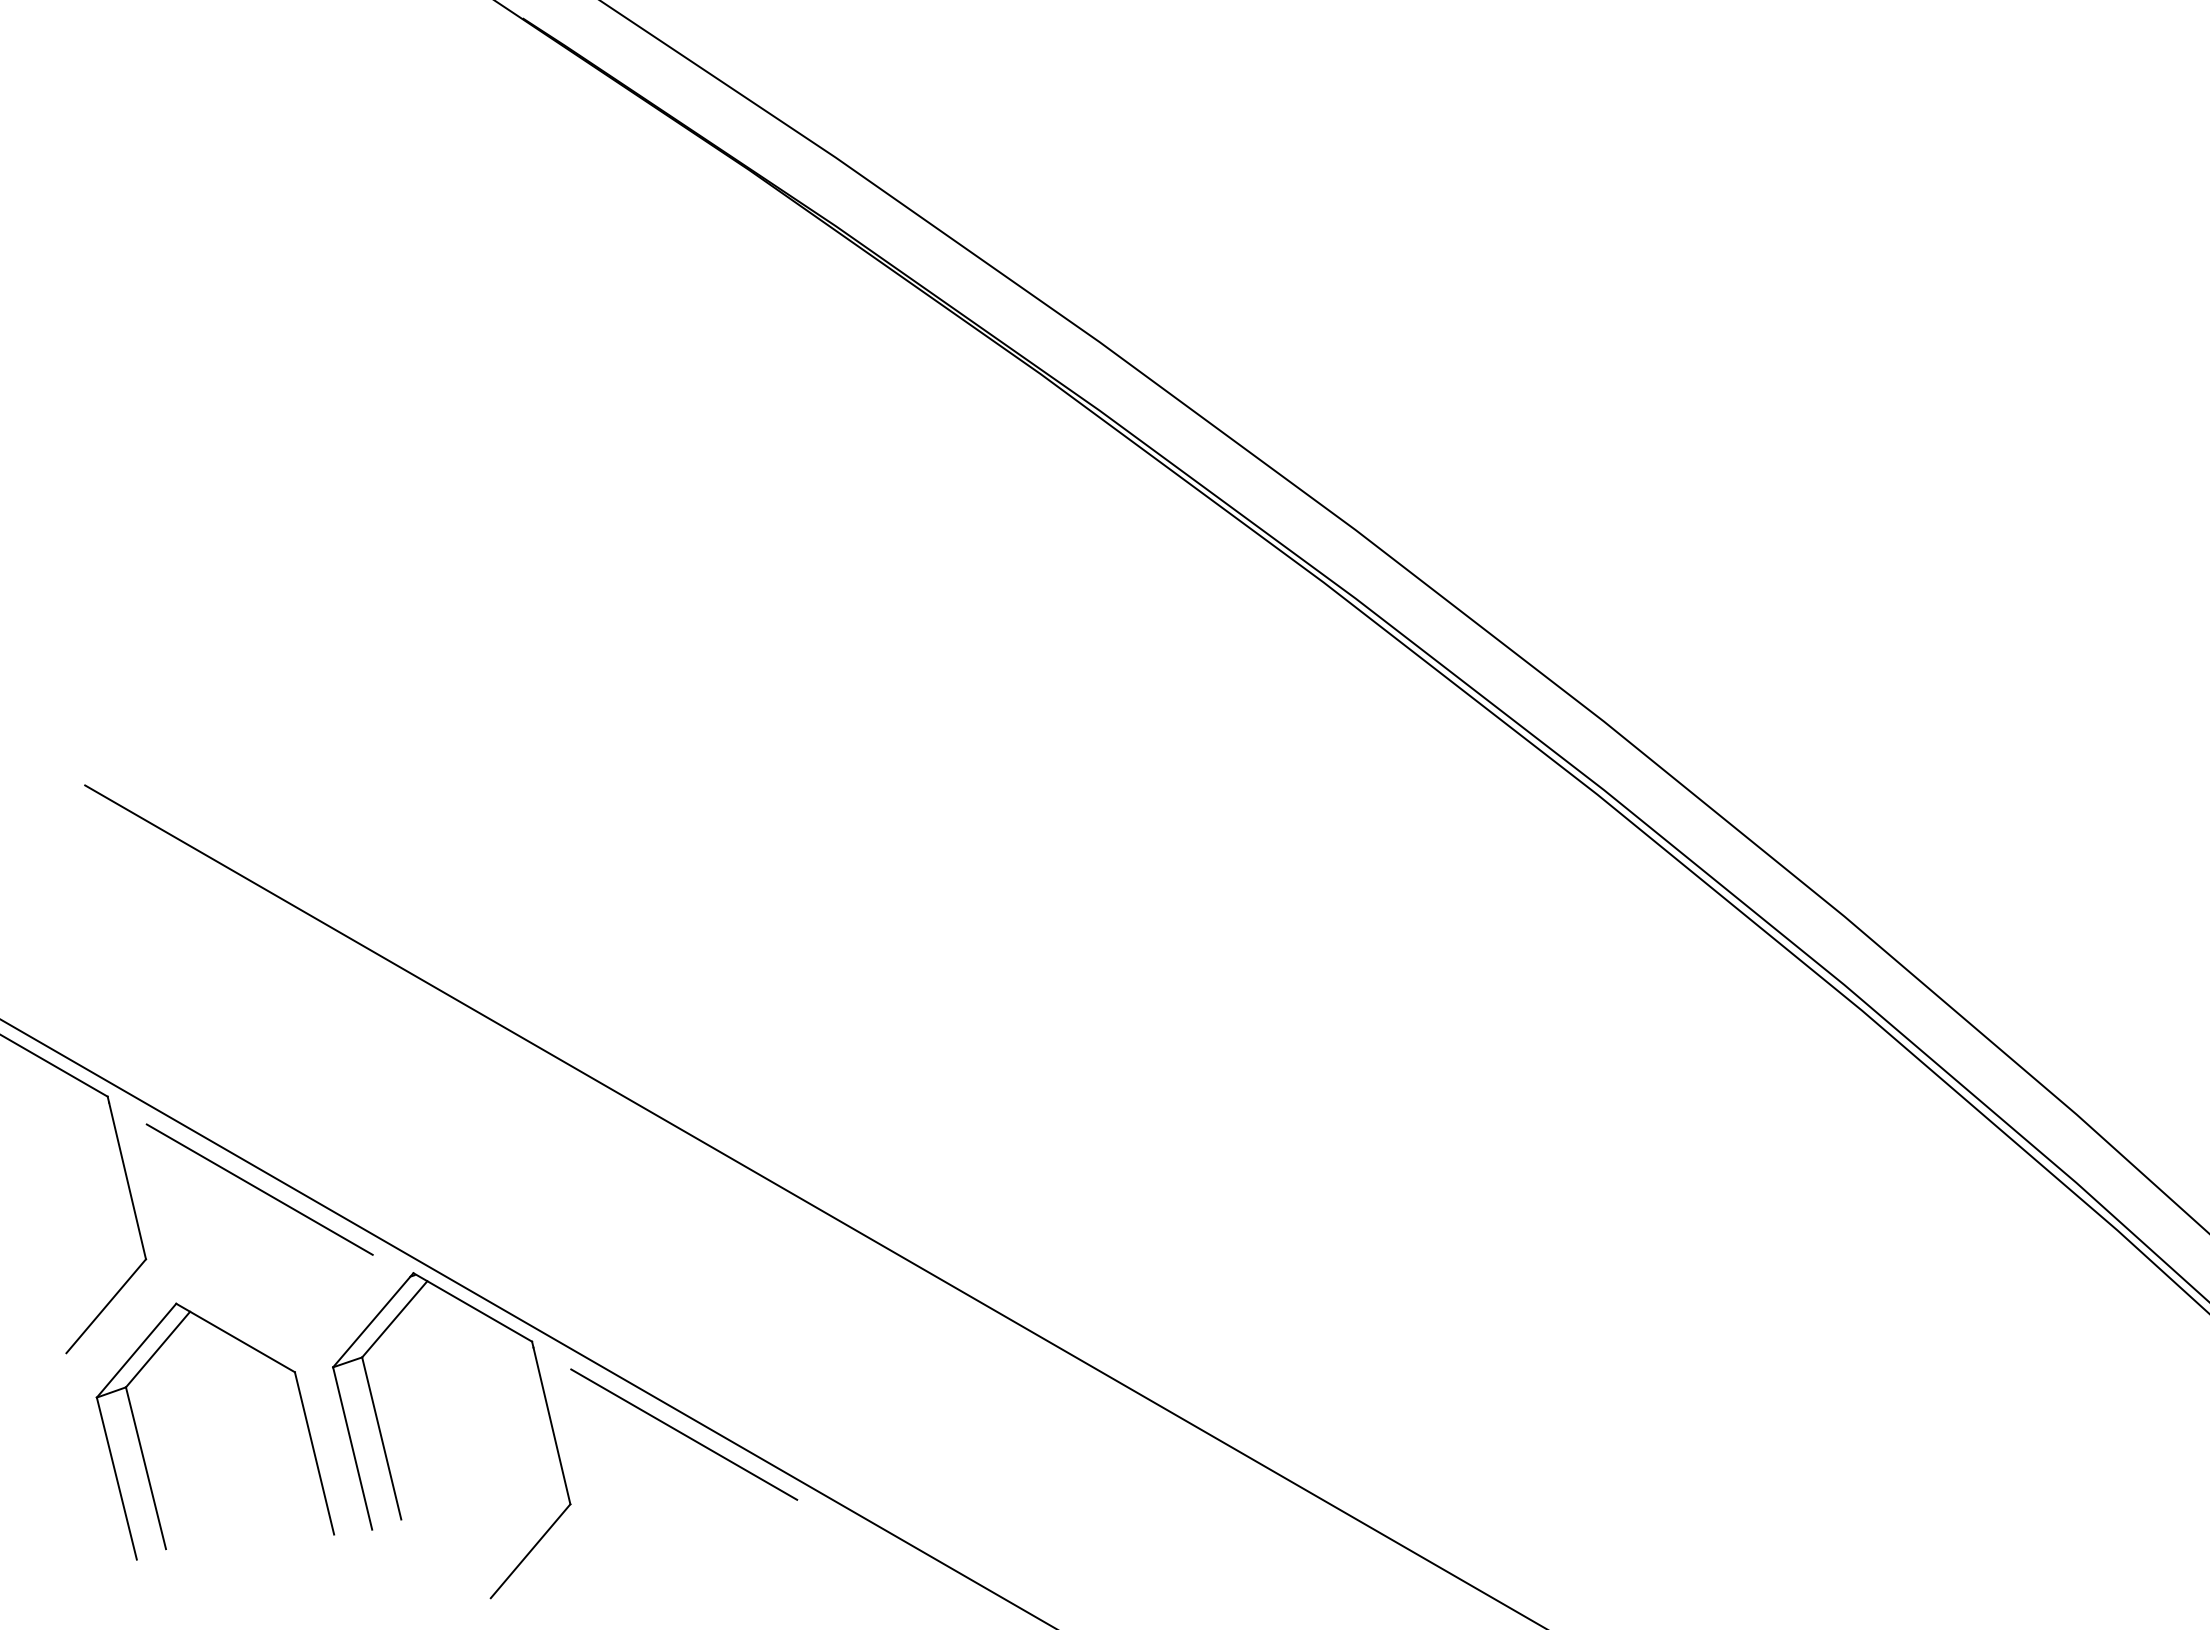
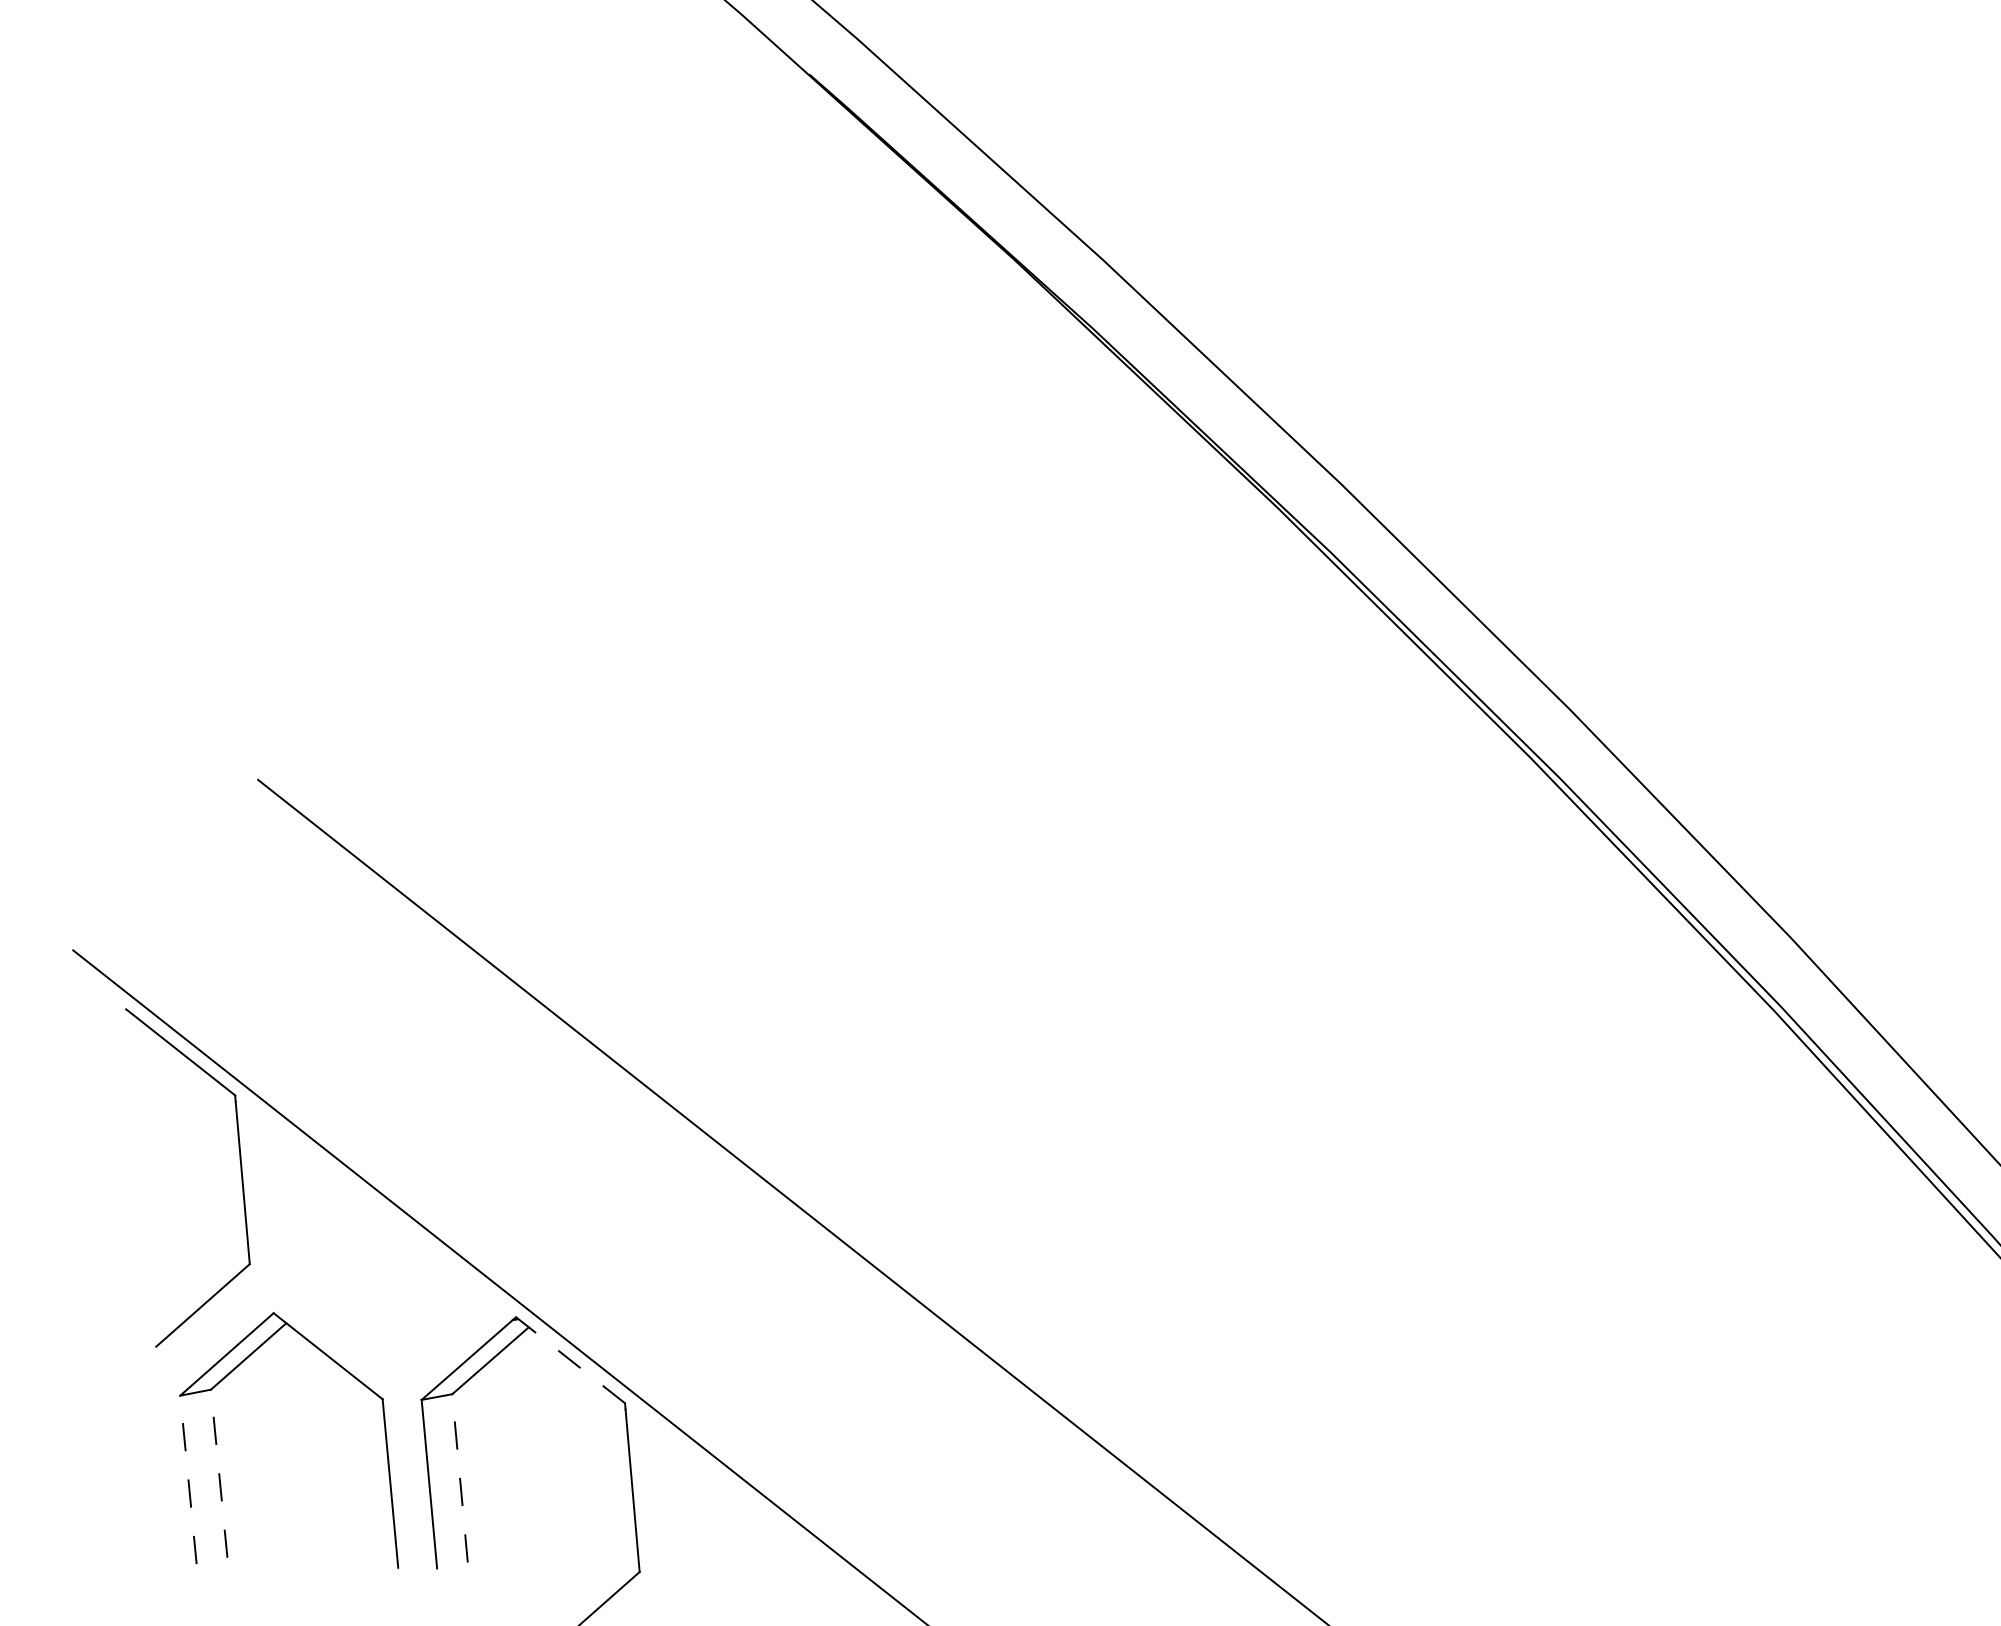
line: (259, 1189) -> (373, 1210), removed
line: (472, 1307) -> (570, 1360), solid -> dashed
line: (683, 1434) -> (763, 1518), removed
line: (381, 1437) -> (459, 1477), solid -> dashed
line: (145, 1467) -> (218, 1472), solid -> dashed
line: (116, 1478) -> (188, 1479), solid -> dashed

